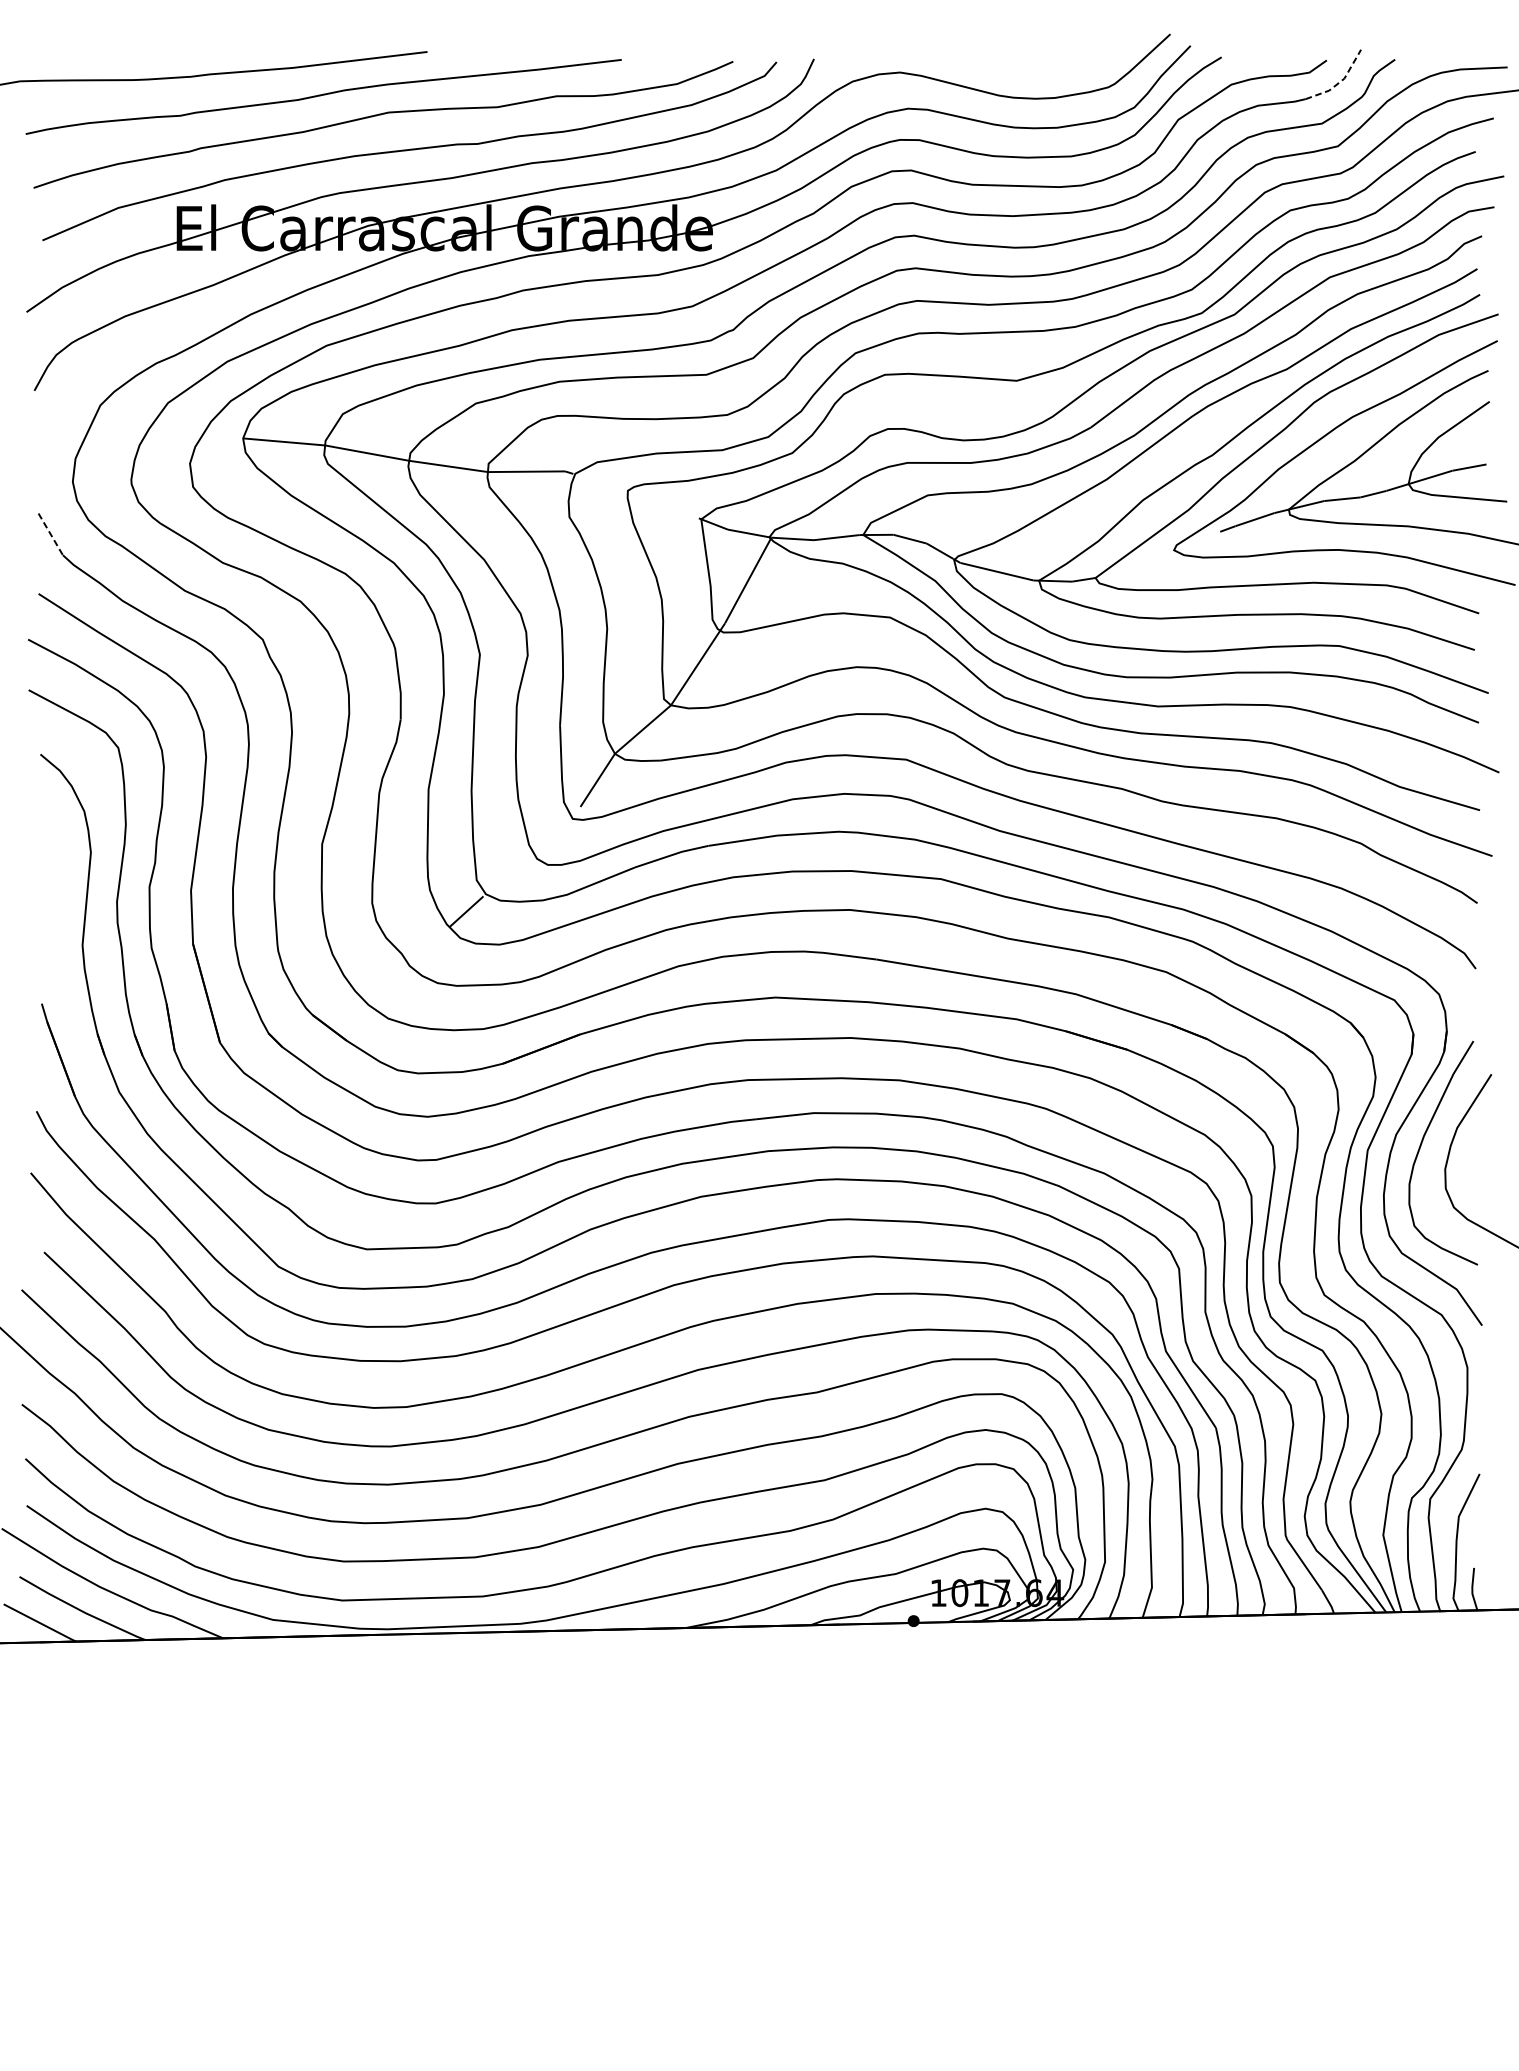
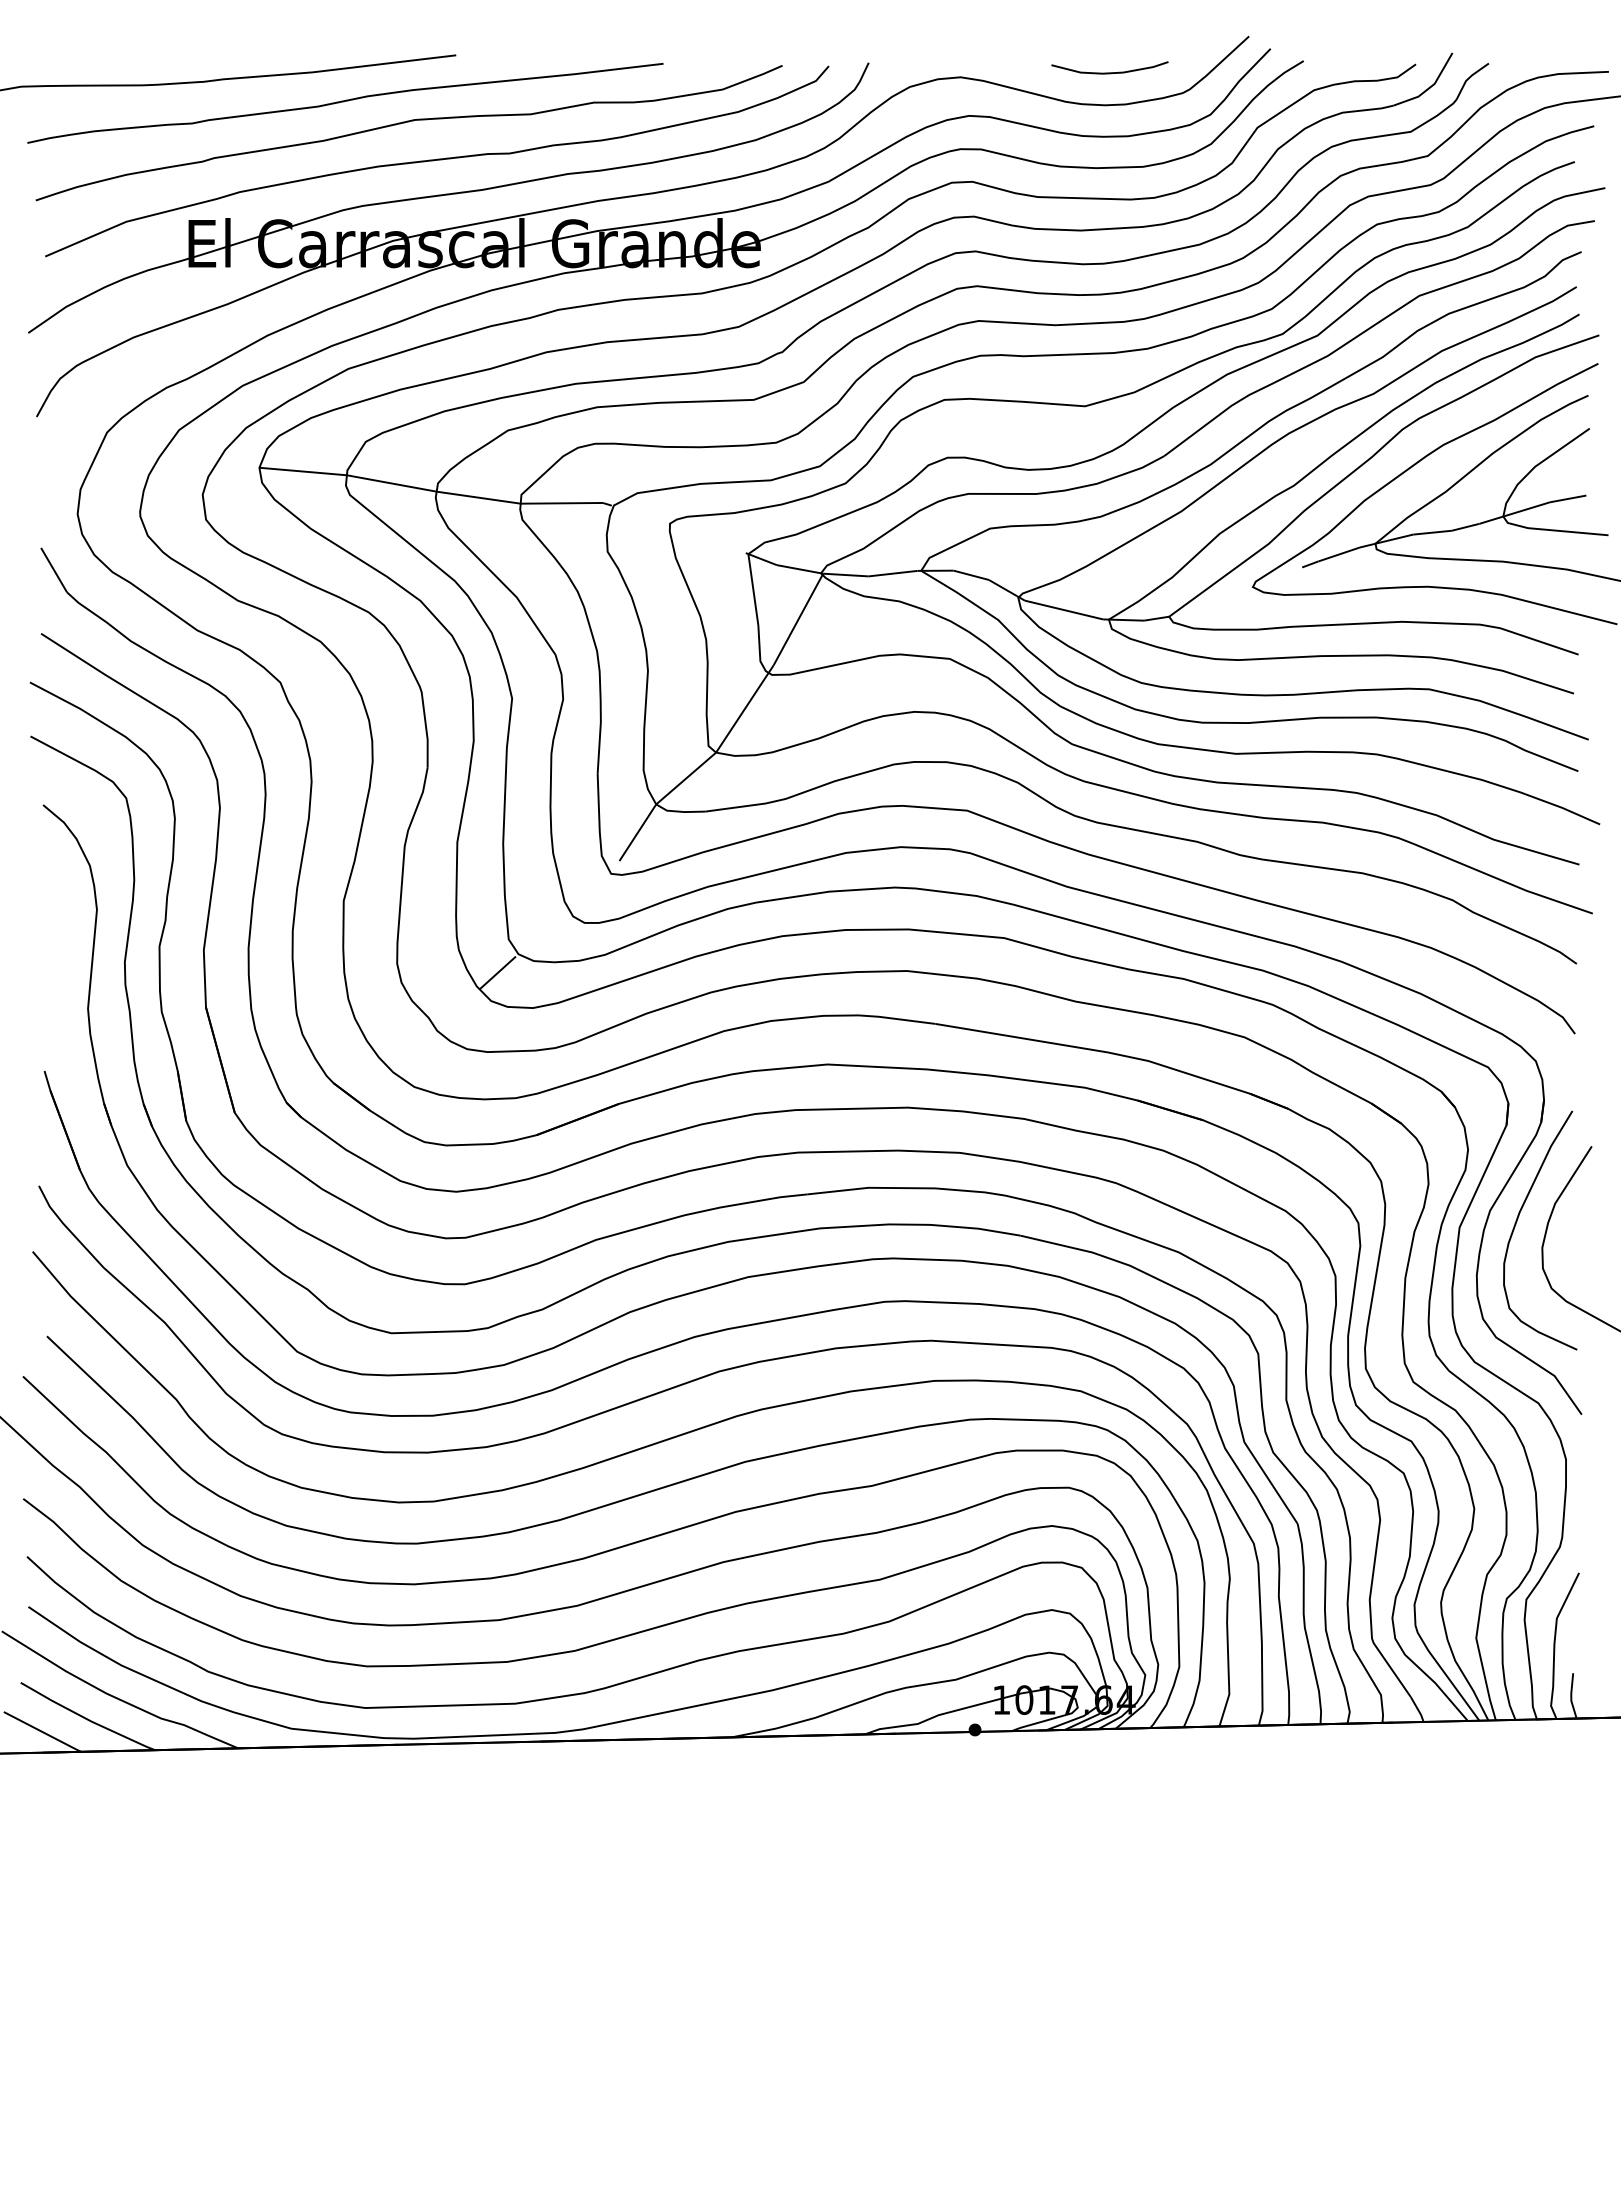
curve: (1039, 68) -> (1109, 72), added
line: (1340, 82) -> (1430, 87), dashed -> solid
line: (51, 534) -> (54, 570), dashed -> solid

